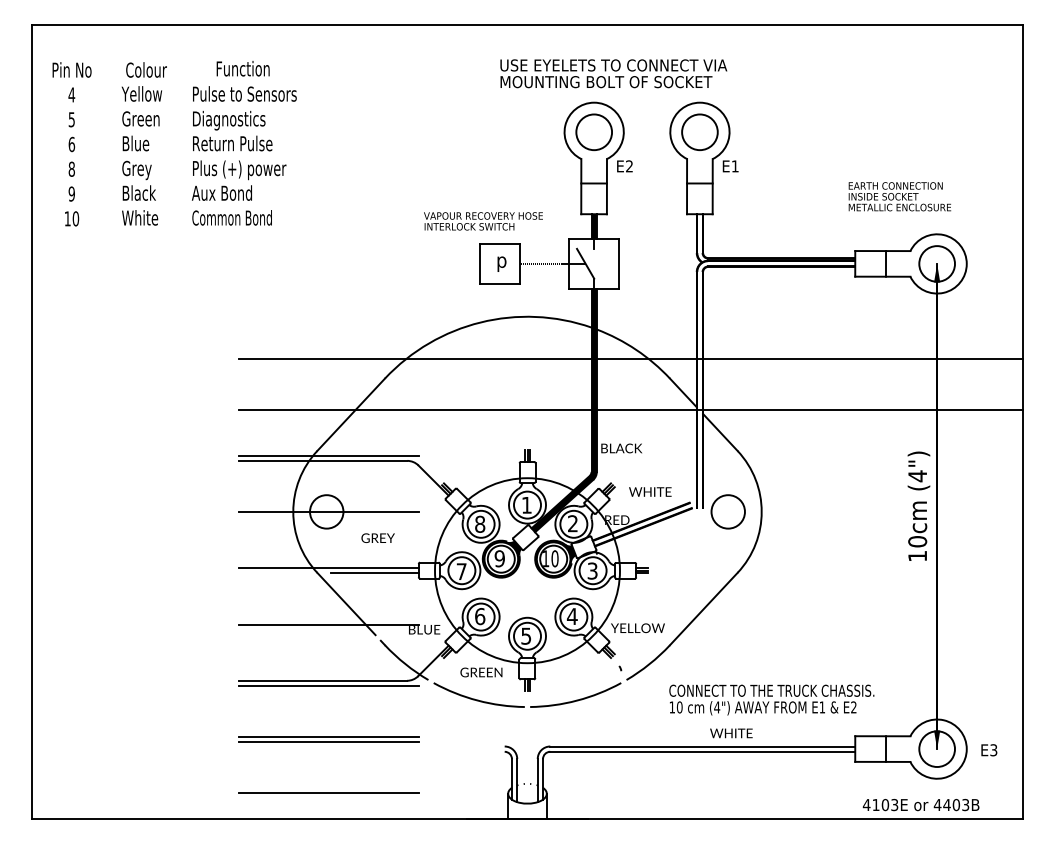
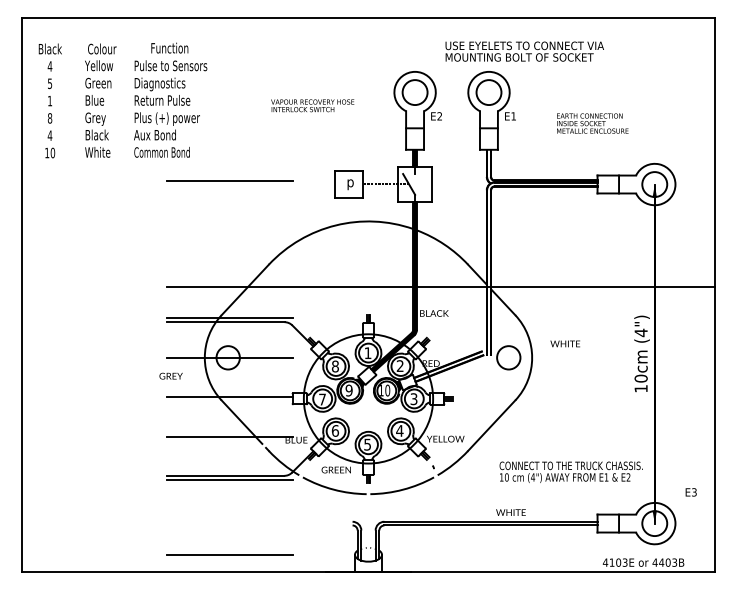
text: (71, 69) -> (49, 48), Pin No -> Black
text: (613, 73) -> (524, 51), moved
text: (71, 143) -> (49, 100), 6 -> 1
text: (71, 193) -> (49, 135), 9 -> 4
text: (899, 196) -> (592, 123), moved
text: (483, 220) -> (312, 105), moved
line: (328, 258) -> (229, 180), added
line: (630, 358) -> (440, 250), removed
text: (649, 491) -> (564, 343), moved
text: (377, 537) -> (170, 375), moved
line: (374, 572) -> (261, 400), removed
text: (770, 698) -> (570, 471), moved
part: (328, 738) -> (229, 516), removed
text: (988, 750) -> (690, 492), moved

